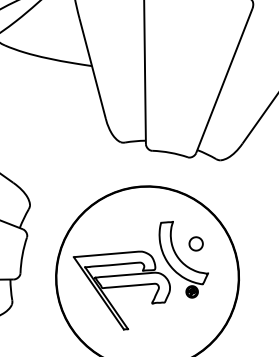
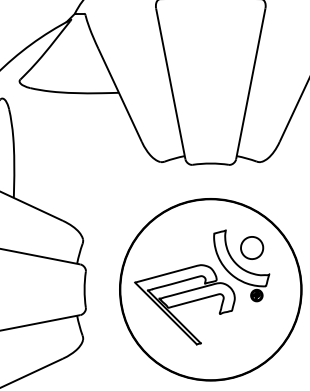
part: (196, 243) -> (252, 247), size x1.67

